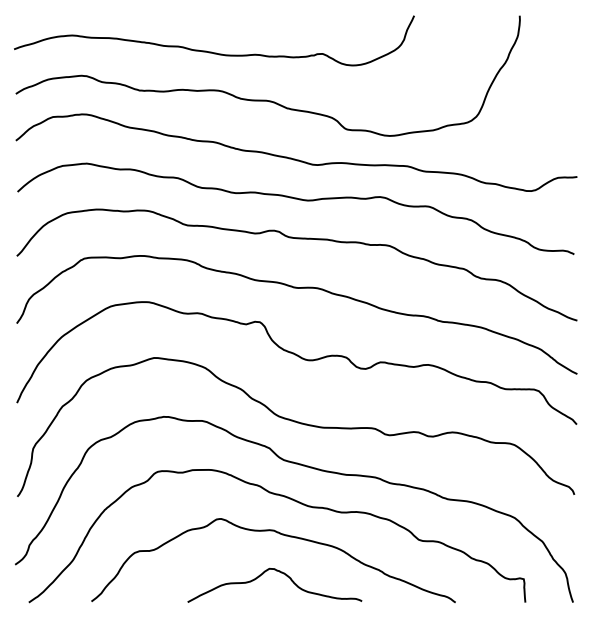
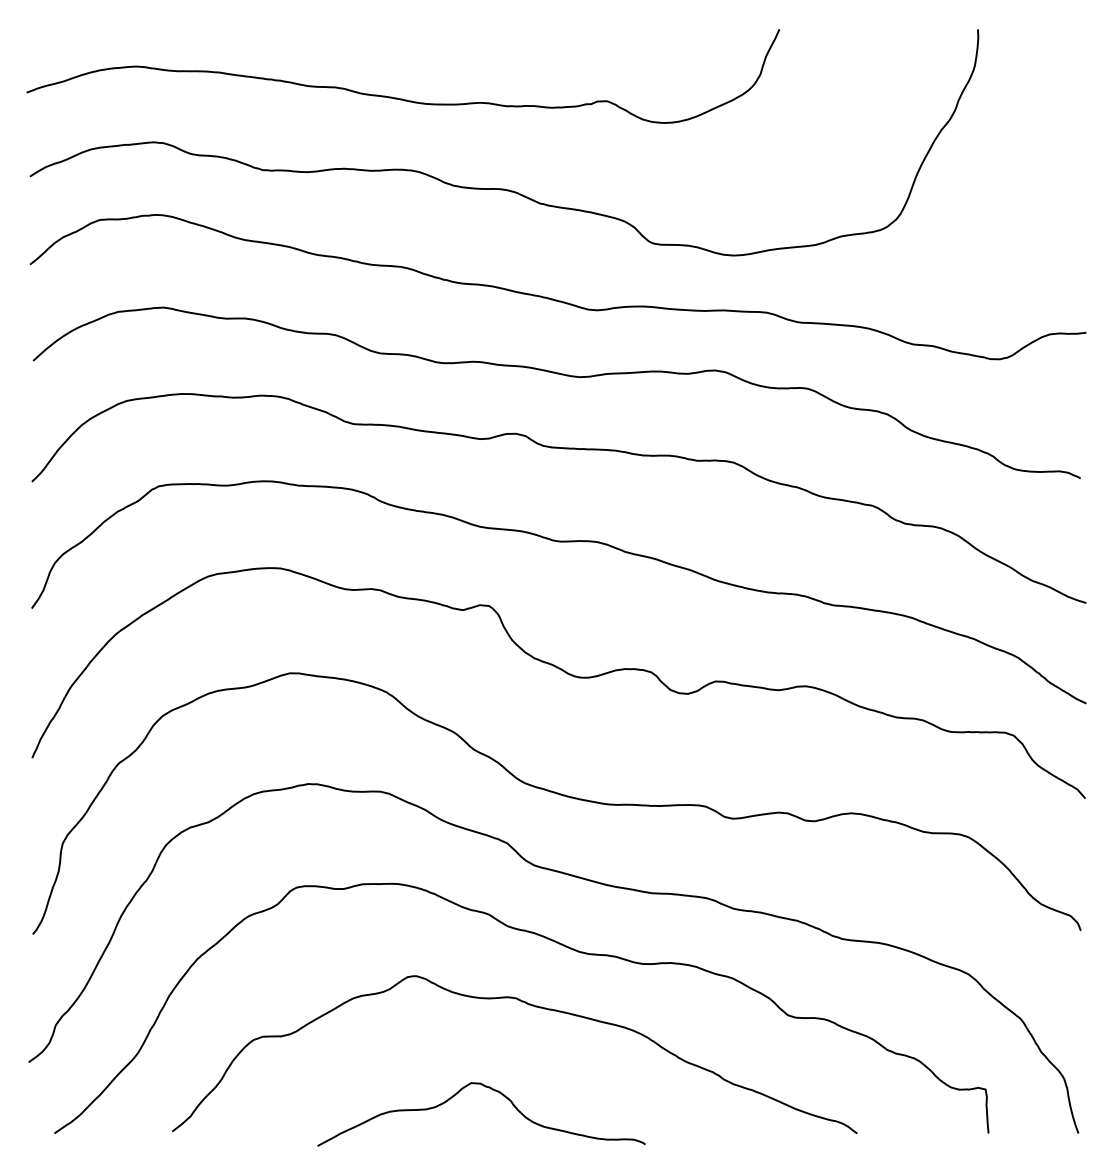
curve: (279, 572) -> (490, 1090), moved

